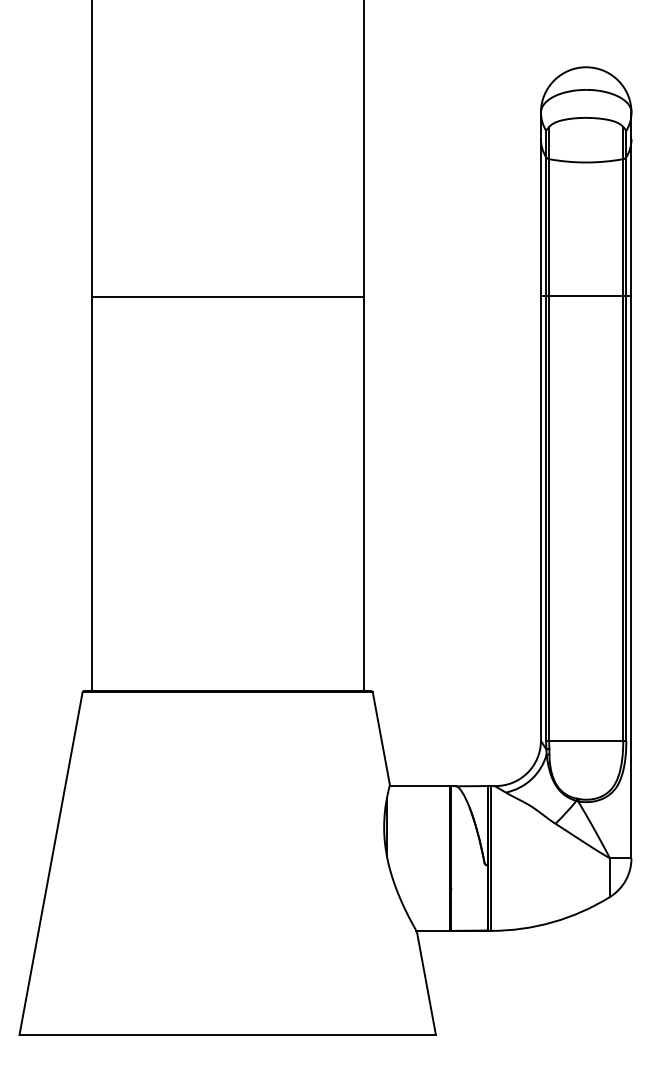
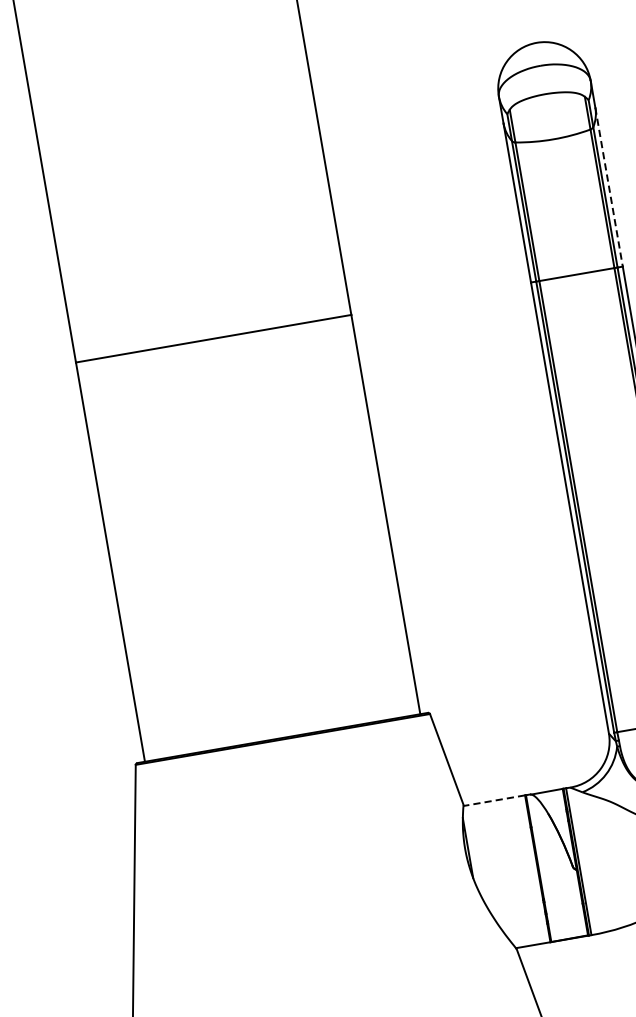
line: (631, 217) -> (609, 187), solid -> dashed
line: (419, 786) -> (493, 801), solid -> dashed

